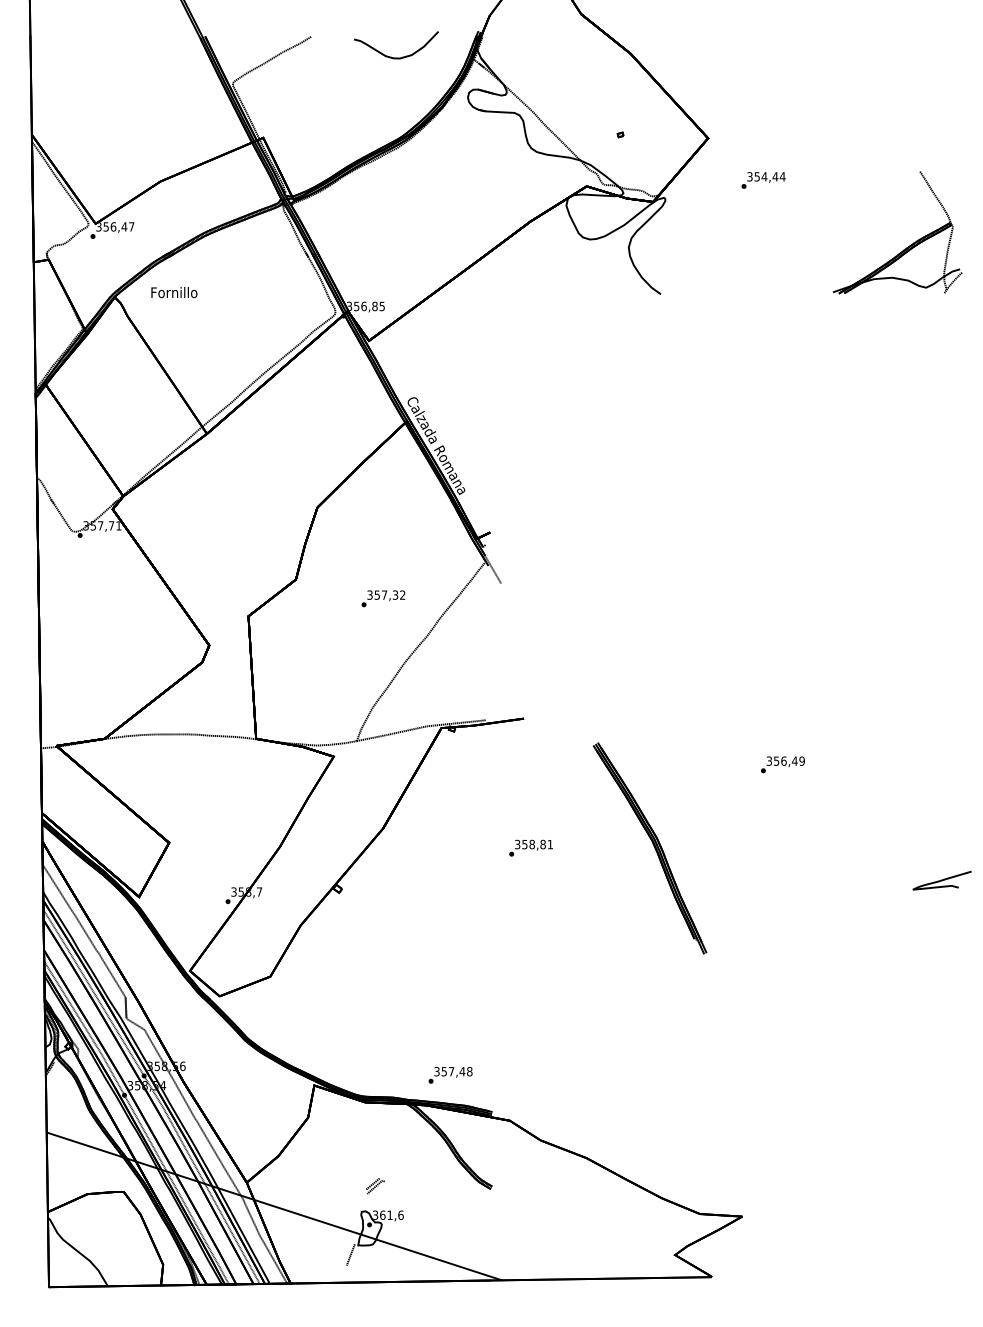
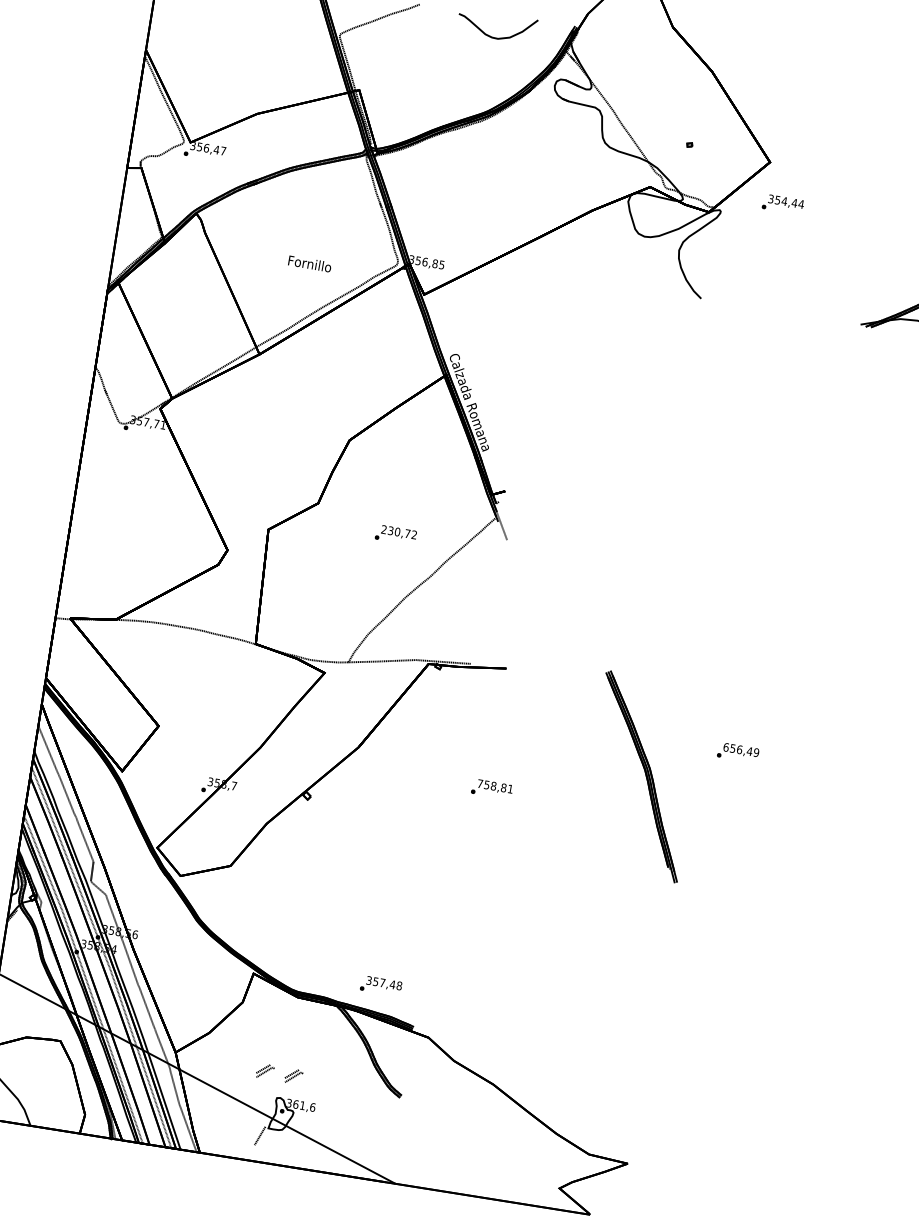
text: (763, 180) -> (782, 204), moved
text: (174, 292) -> (310, 263), moved
text: (382, 594) -> (395, 531), 357,32 -> 230,72
text: (769, 760) -> (726, 746), 356,49 -> 656,49
text: (517, 844) -> (480, 783), 358,81 -> 758,81
part: (650, 848) -> (642, 776), moved
part: (941, 880) -> (865, 885), removed
part: (344, 1186) -> (265, 1071), added

